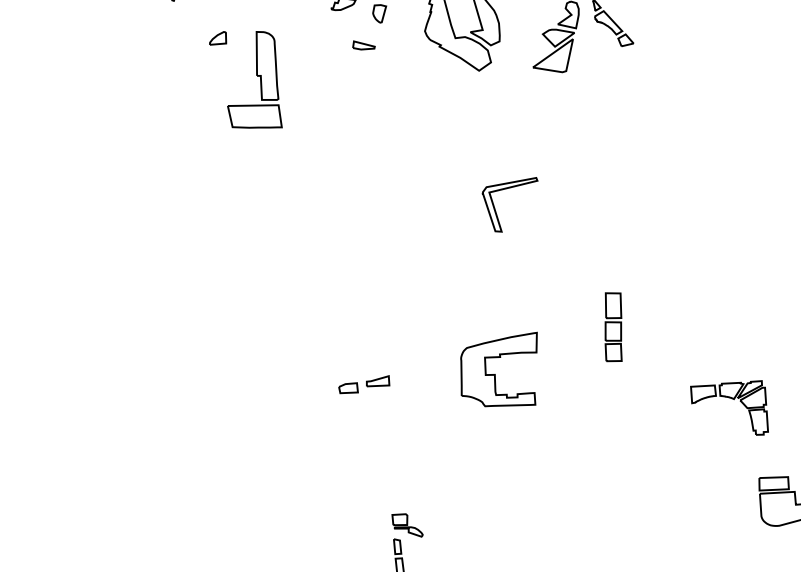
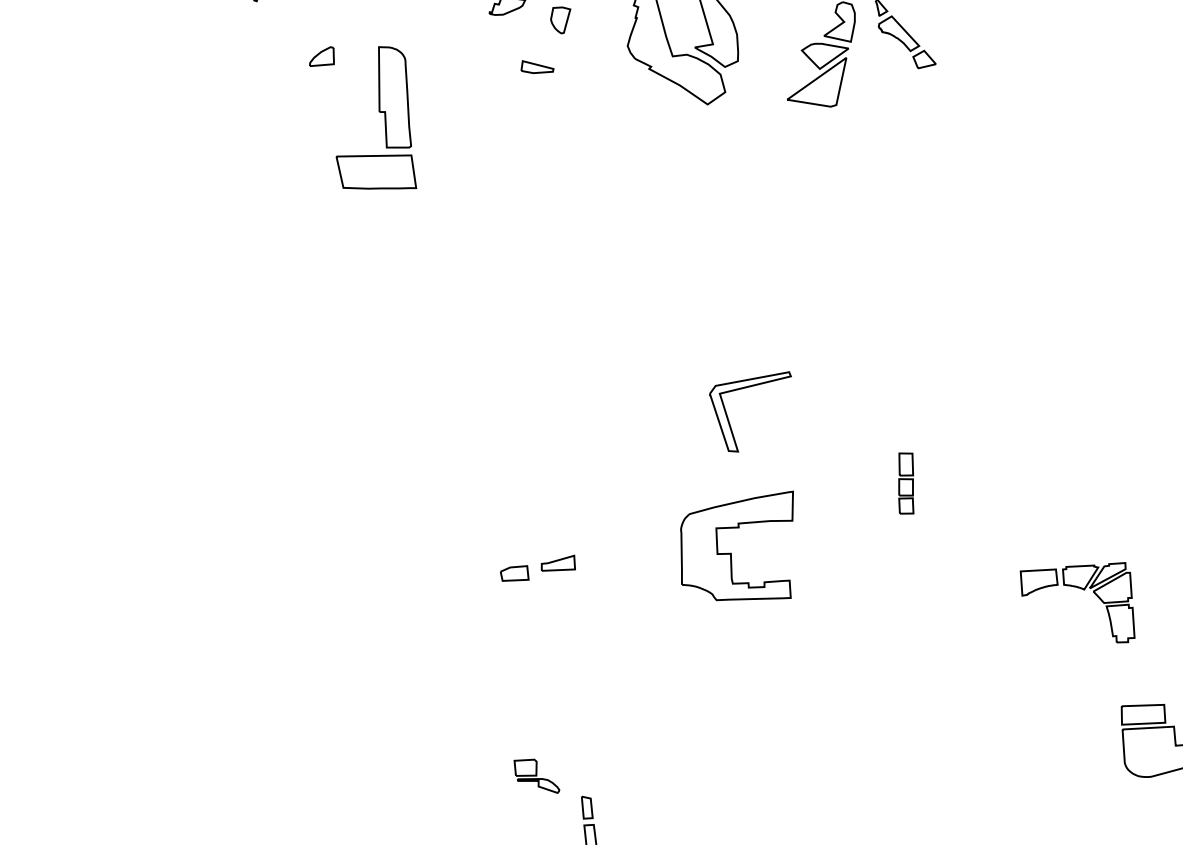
part: (495, 208) -> (728, 417), moved
part: (613, 327) -> (906, 483), size x0.6
part: (407, 525) -> (536, 776), moved

